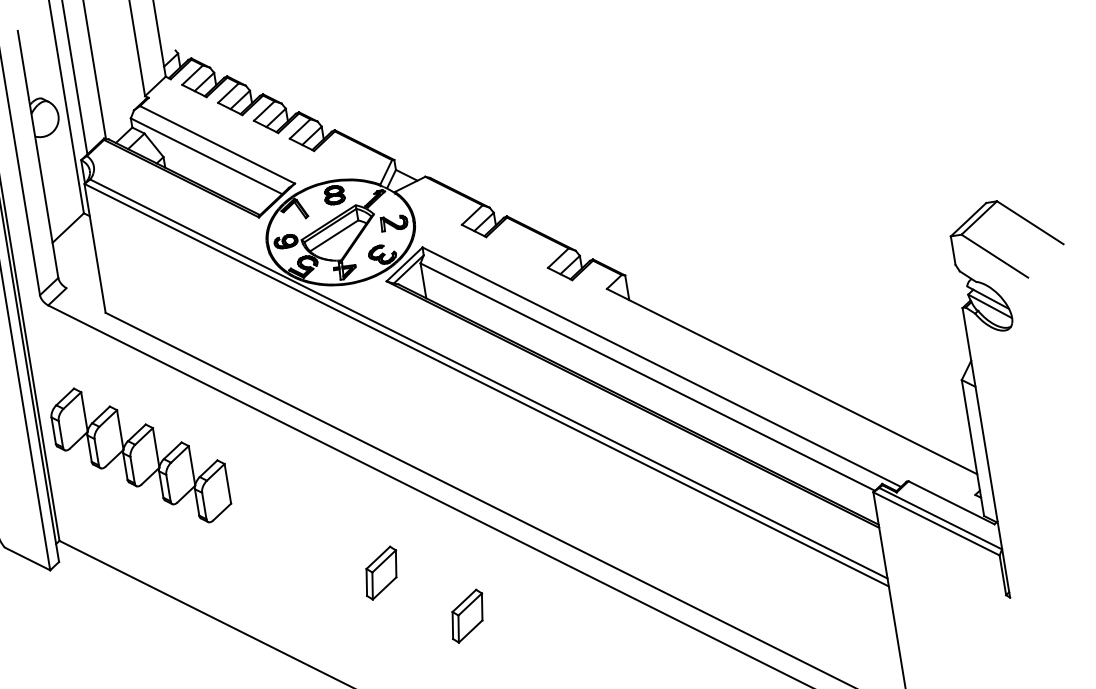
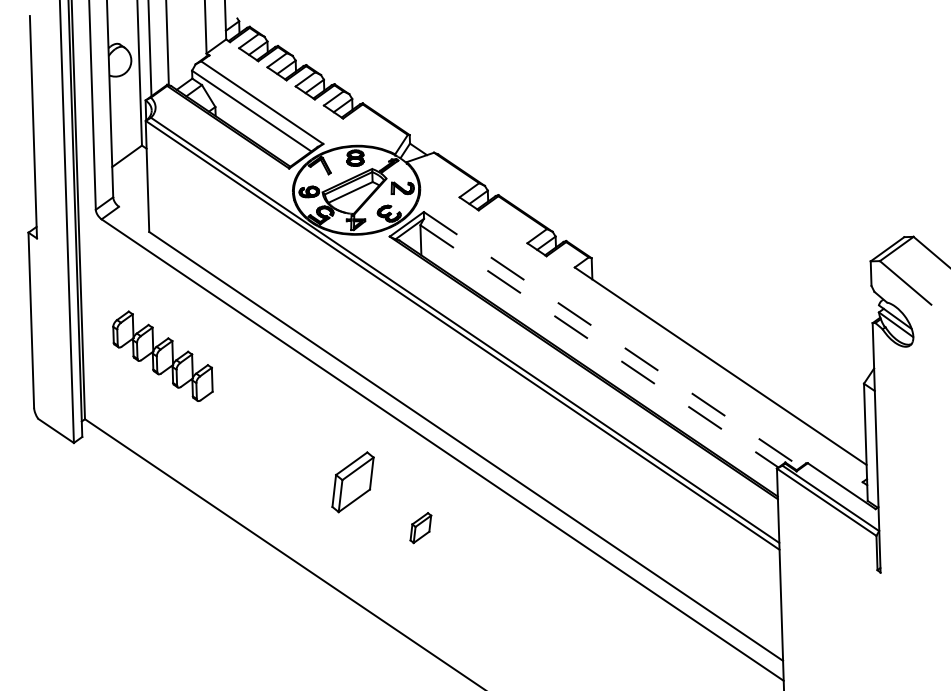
line: (661, 367) -> (612, 339), solid -> dashed
line: (647, 377) -> (599, 346), solid -> dashed
part: (140, 455) -> (162, 356), size x0.7
part: (380, 572) -> (352, 481), size x1.4
part: (467, 615) -> (420, 527), size x0.7

